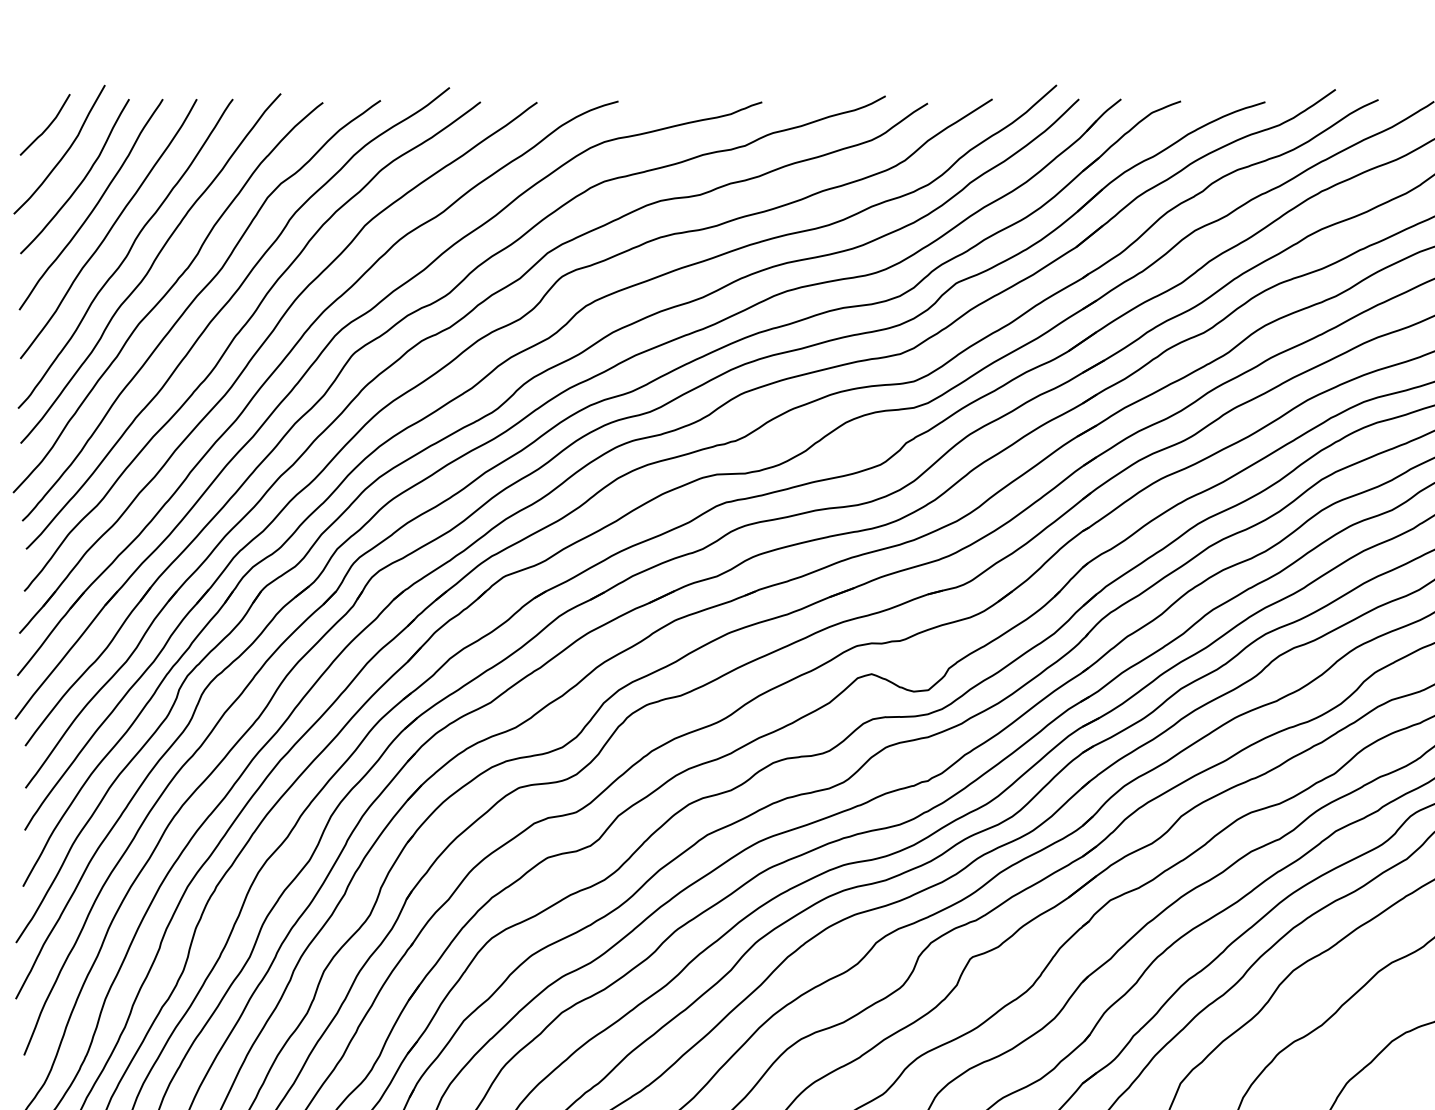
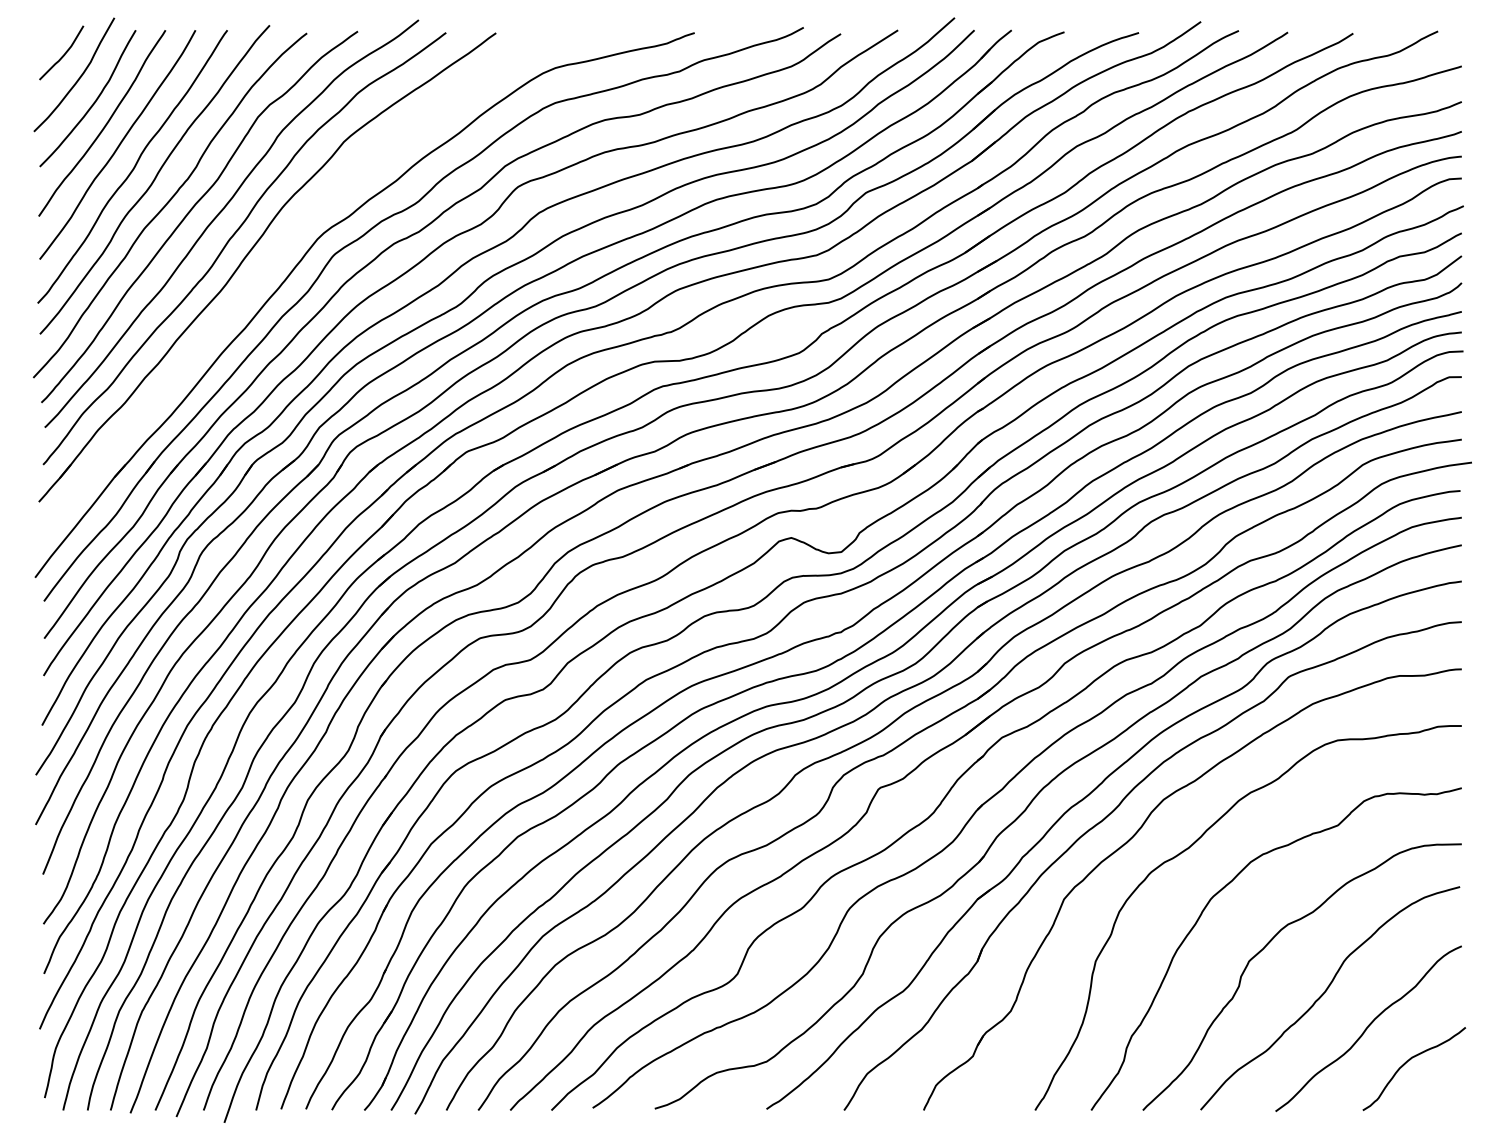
part: (282, 363) -> (271, 263), removed

